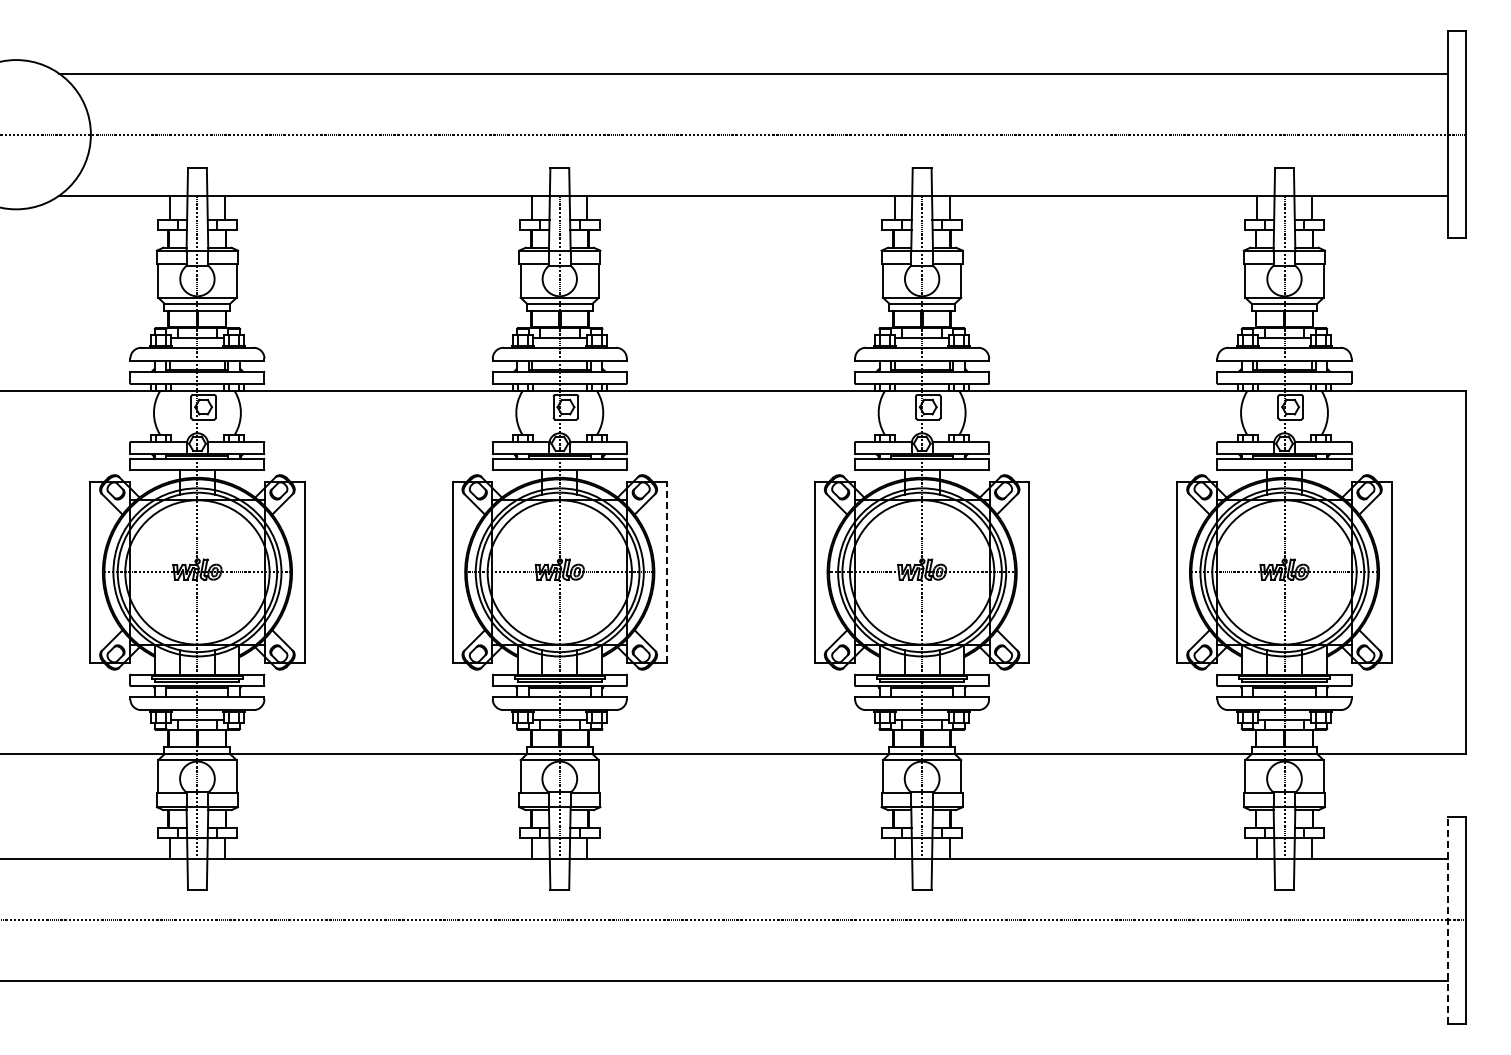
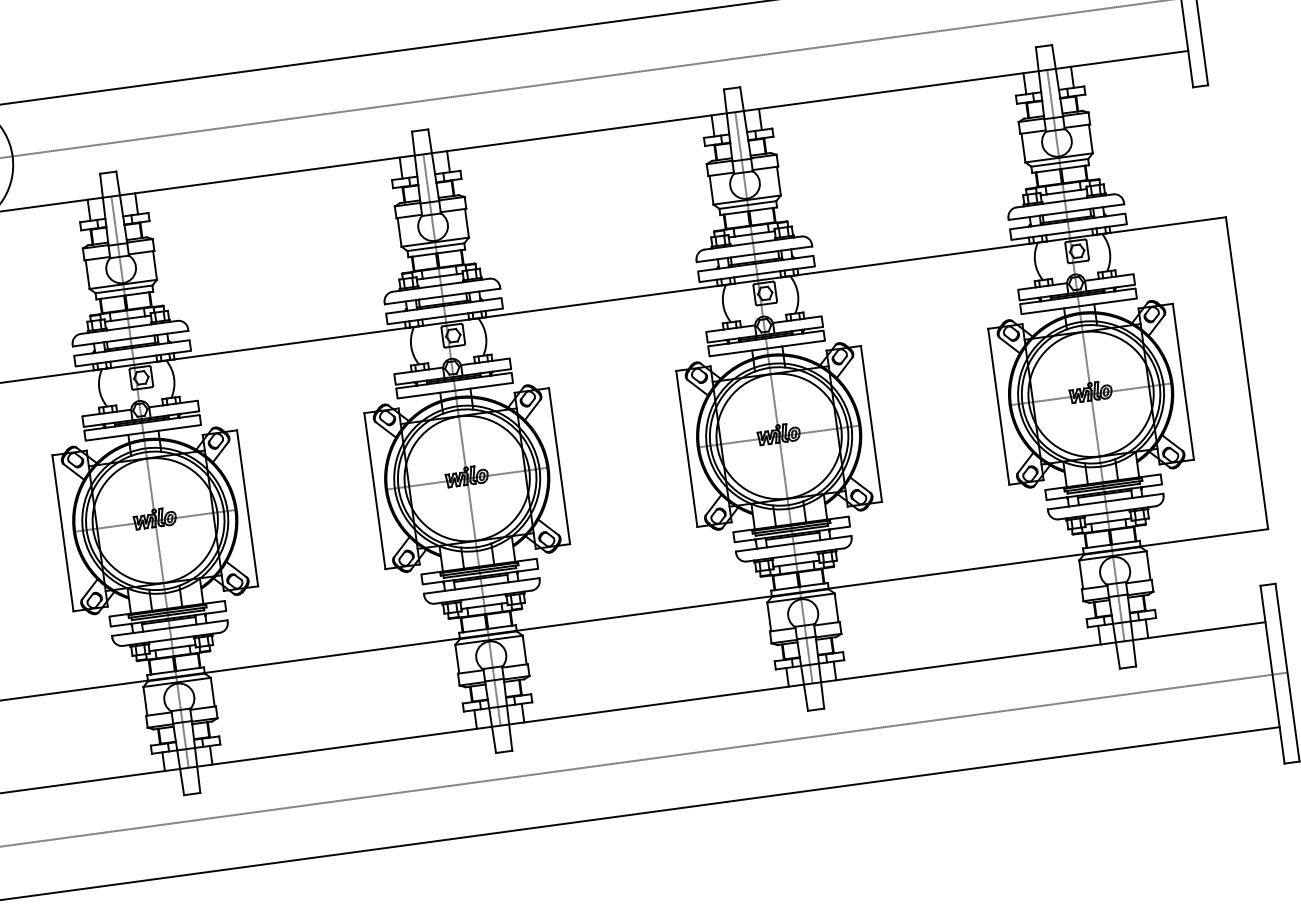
line: (667, 572) -> (559, 466), dashed -> solid
line: (1448, 919) -> (1272, 673), dashed -> solid

